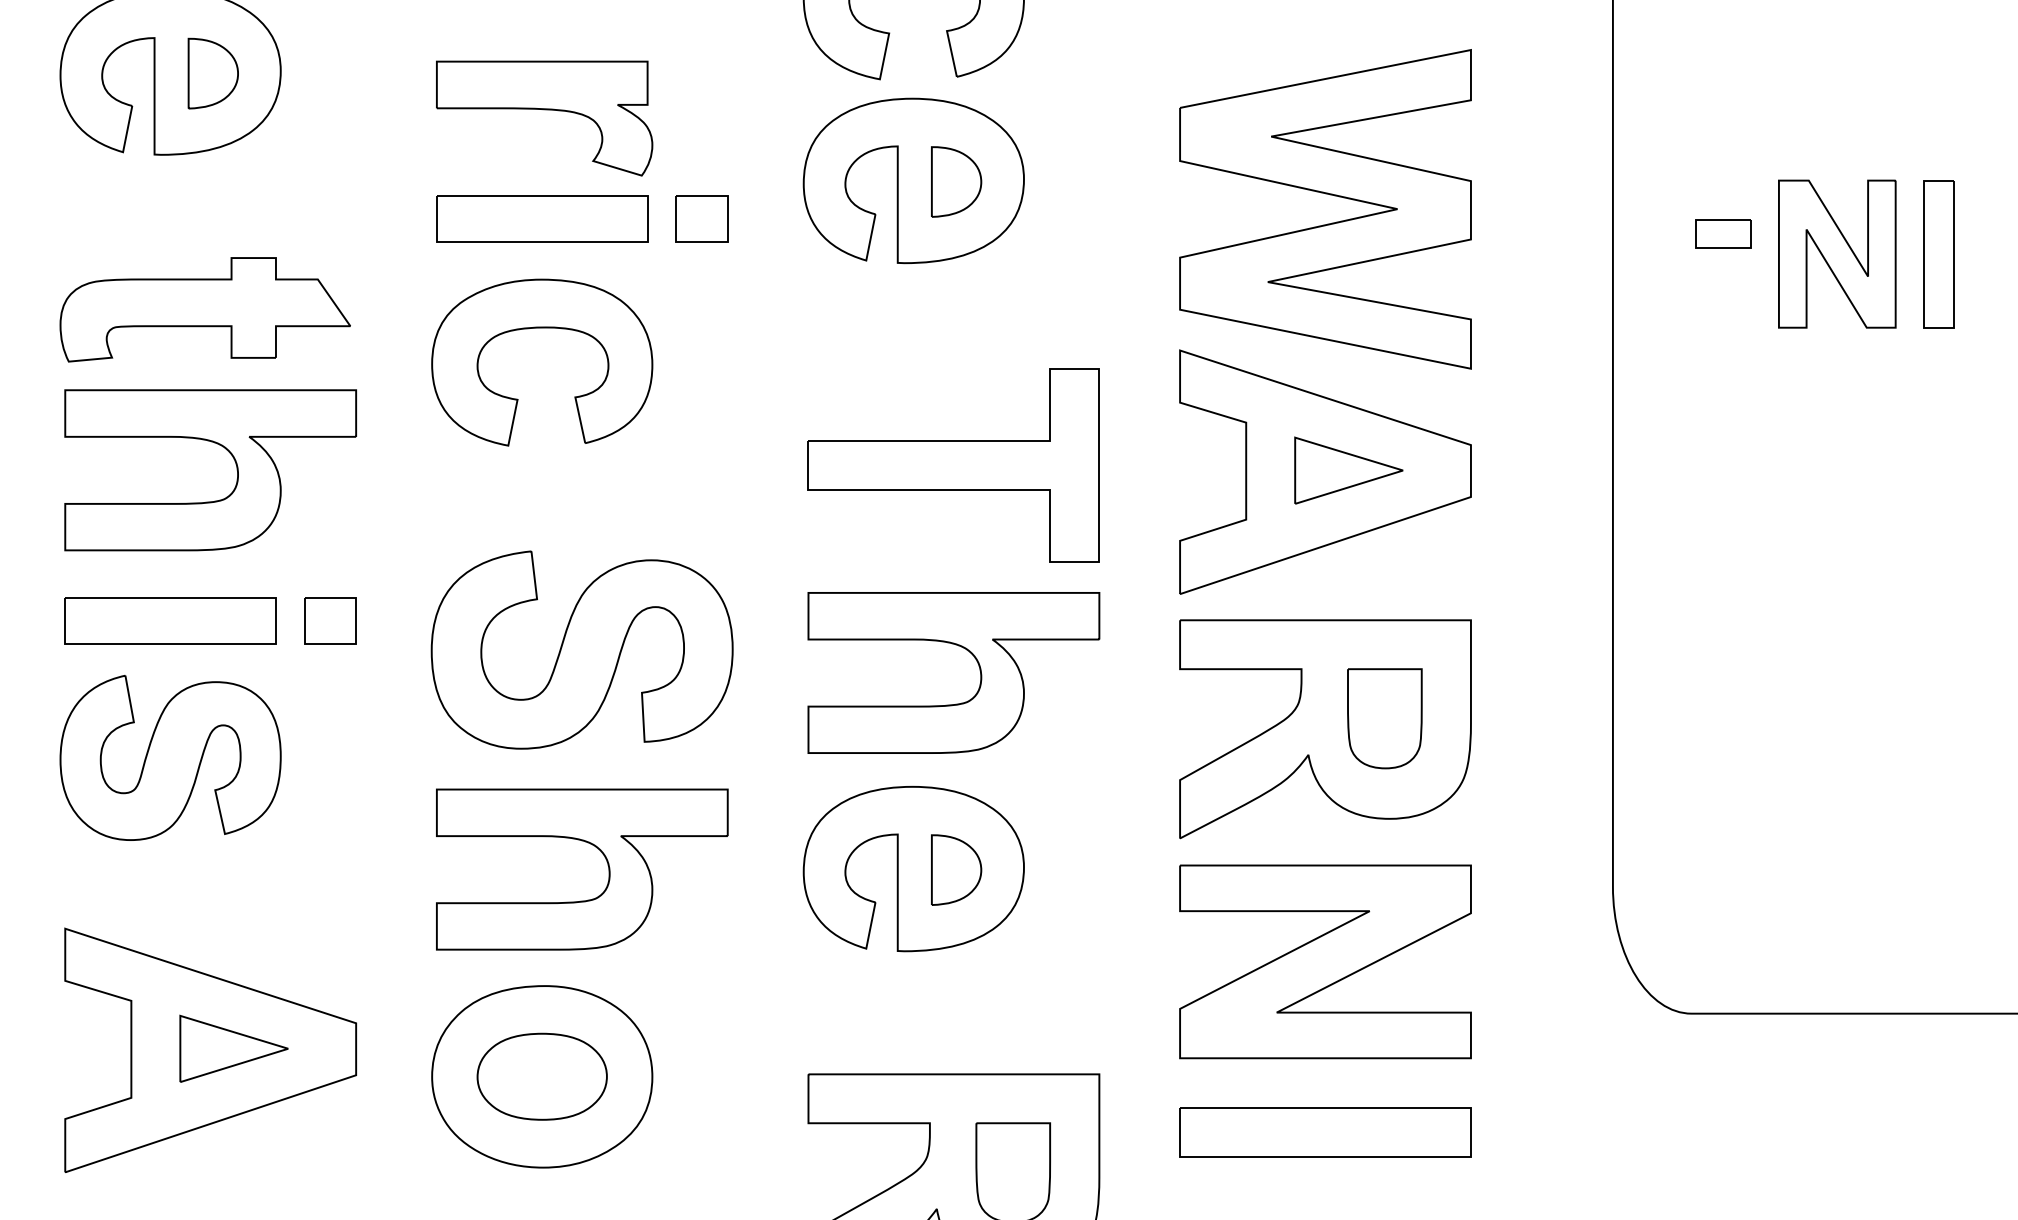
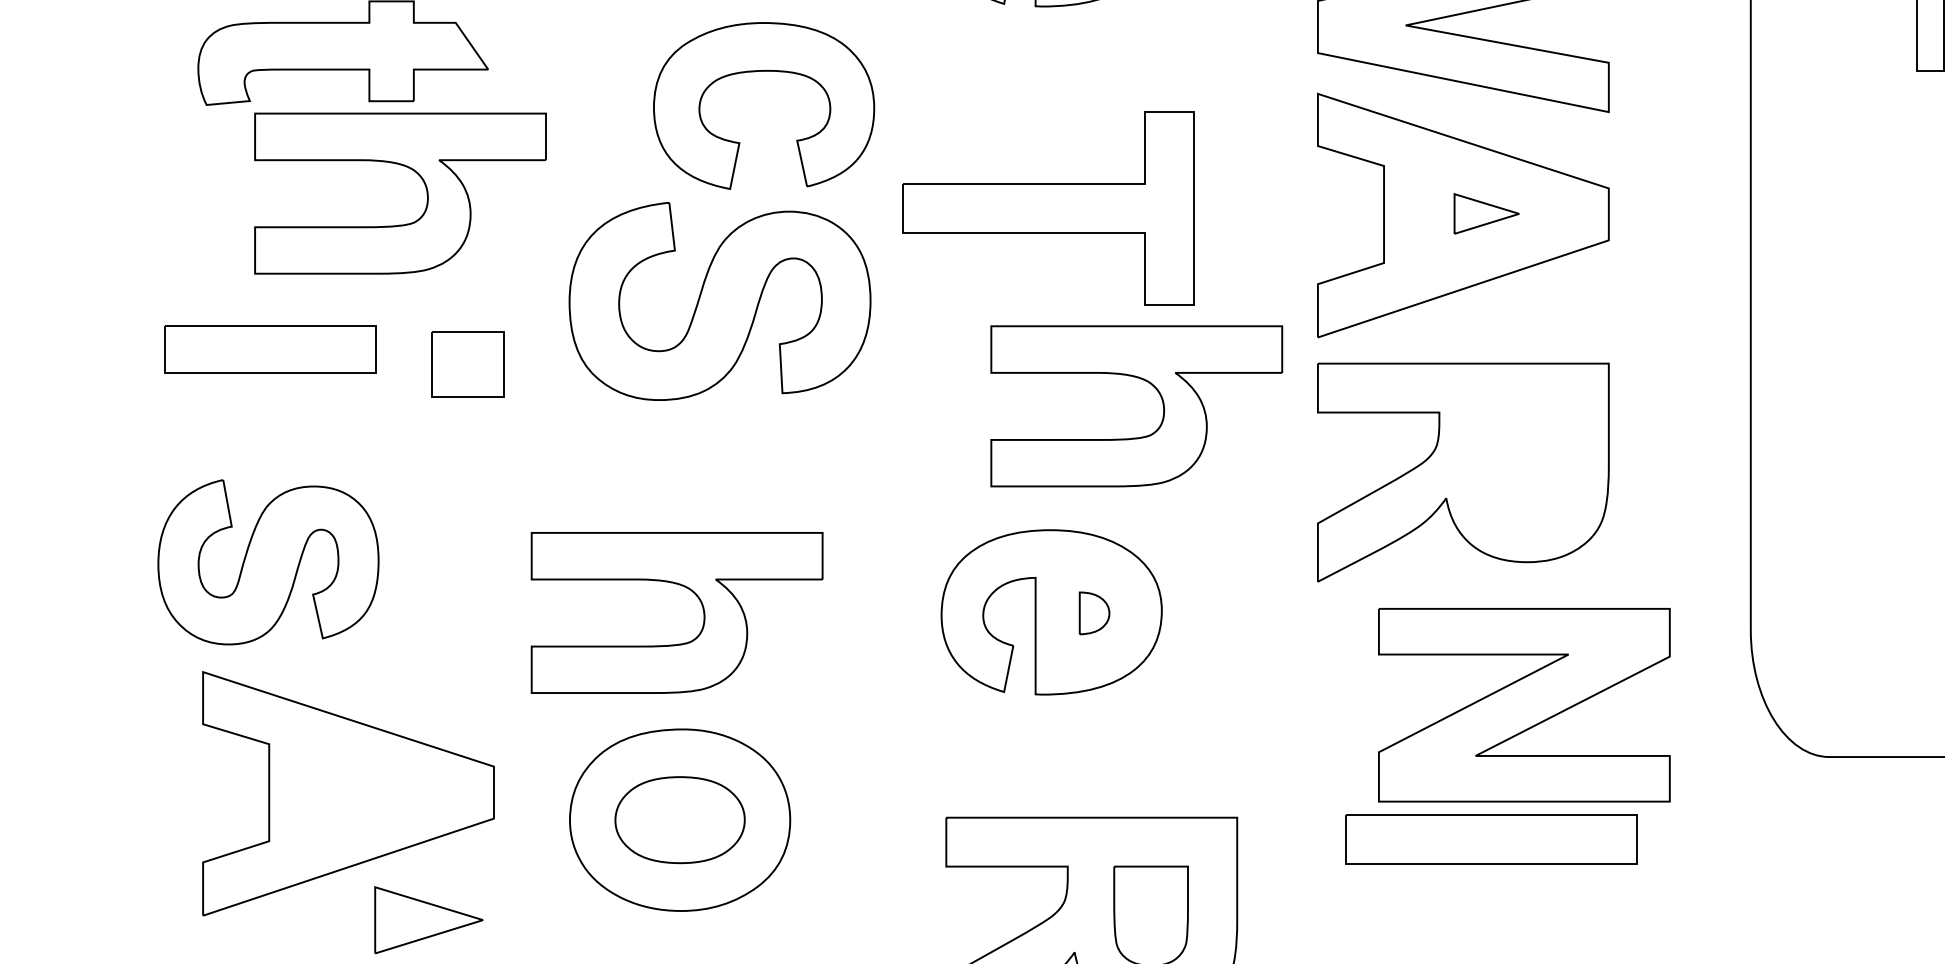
part: (542, 328) -> (764, 71), moved
part: (228, 452) -> (418, 175), moved
part: (953, 465) -> (1048, 208), moved
part: (1348, 470) -> (1486, 213), size x0.6
part: (170, 620) -> (270, 348), moved
part: (330, 620) -> (468, 363), size x1.4
part: (581, 649) -> (719, 300), moved
part: (974, 658) -> (1157, 391), moved
part: (1384, 718) -> (1522, 461), removed
part: (170, 757) -> (268, 561), moved
part: (602, 854) -> (697, 597), moved
part: (956, 869) -> (1094, 612), size x0.6
part: (1325, 961) -> (1524, 704), moved
part: (233, 1048) -> (428, 919), moved
part: (1325, 1132) -> (1491, 838), moved

